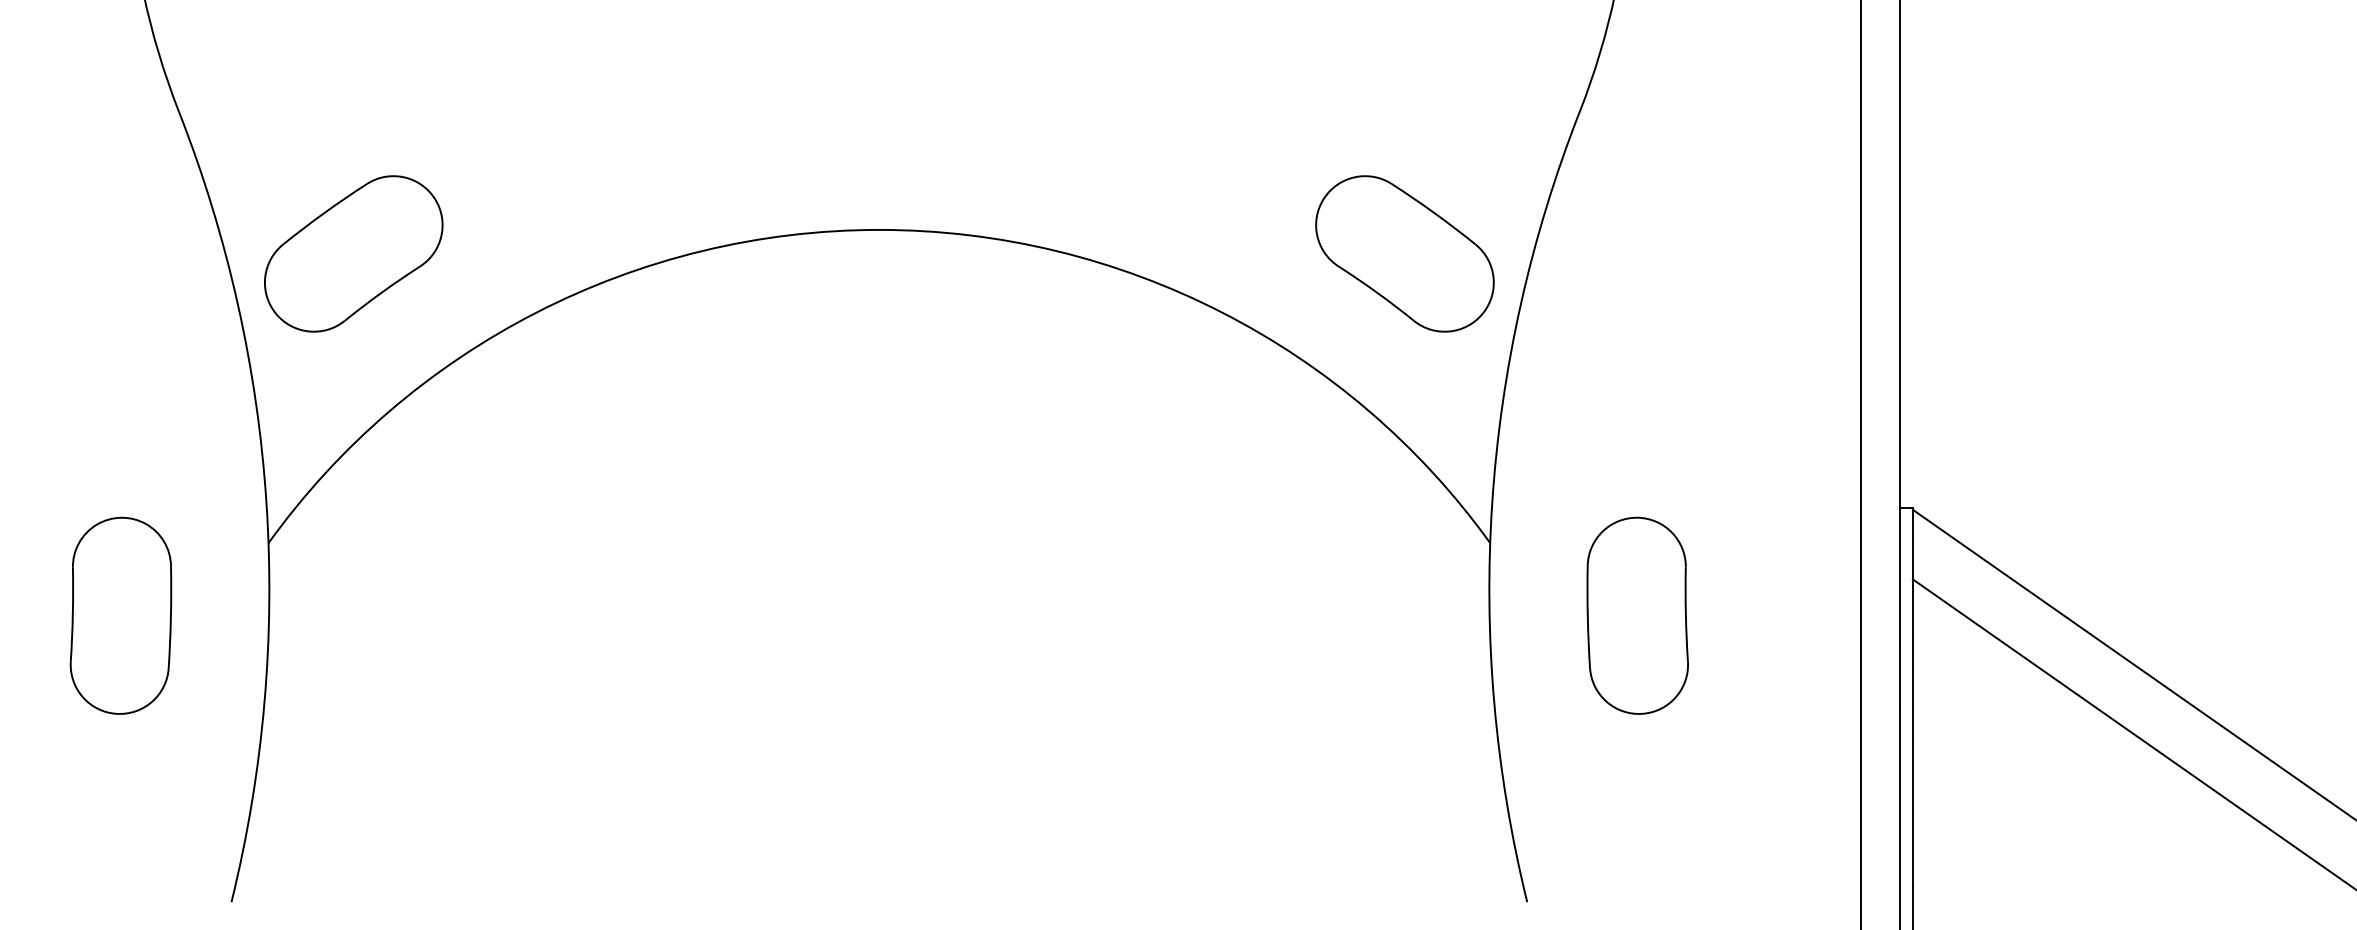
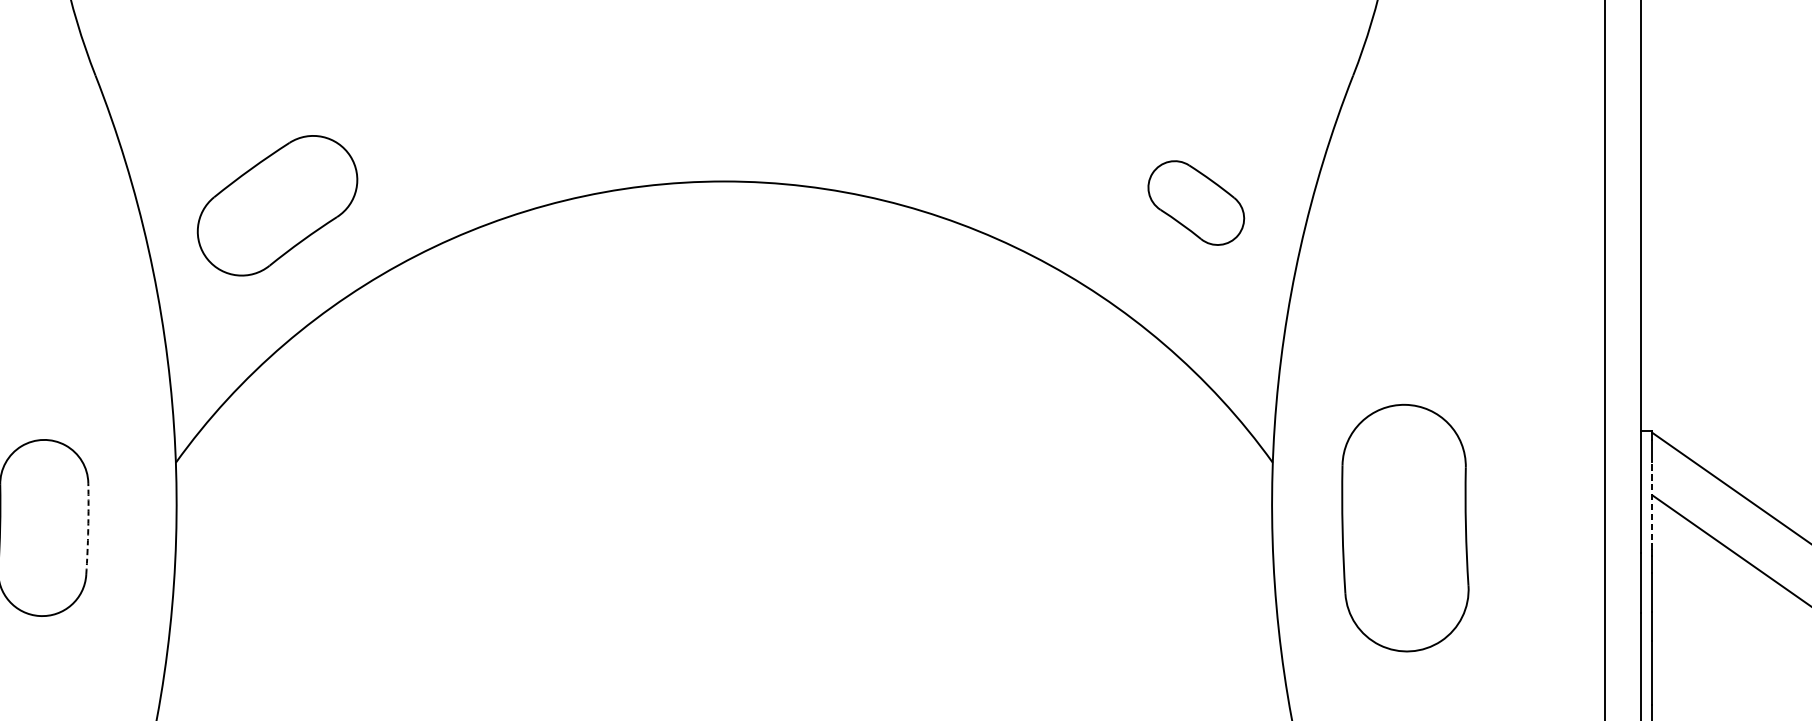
part: (353, 253) -> (277, 205), moved
part: (1404, 253) -> (1195, 202), size x0.6
line: (1912, 591) -> (1652, 506), solid -> dashed
part: (1637, 615) -> (1405, 527), size x1.4
arc: (170, 616) -> (87, 528), solid -> dashed

